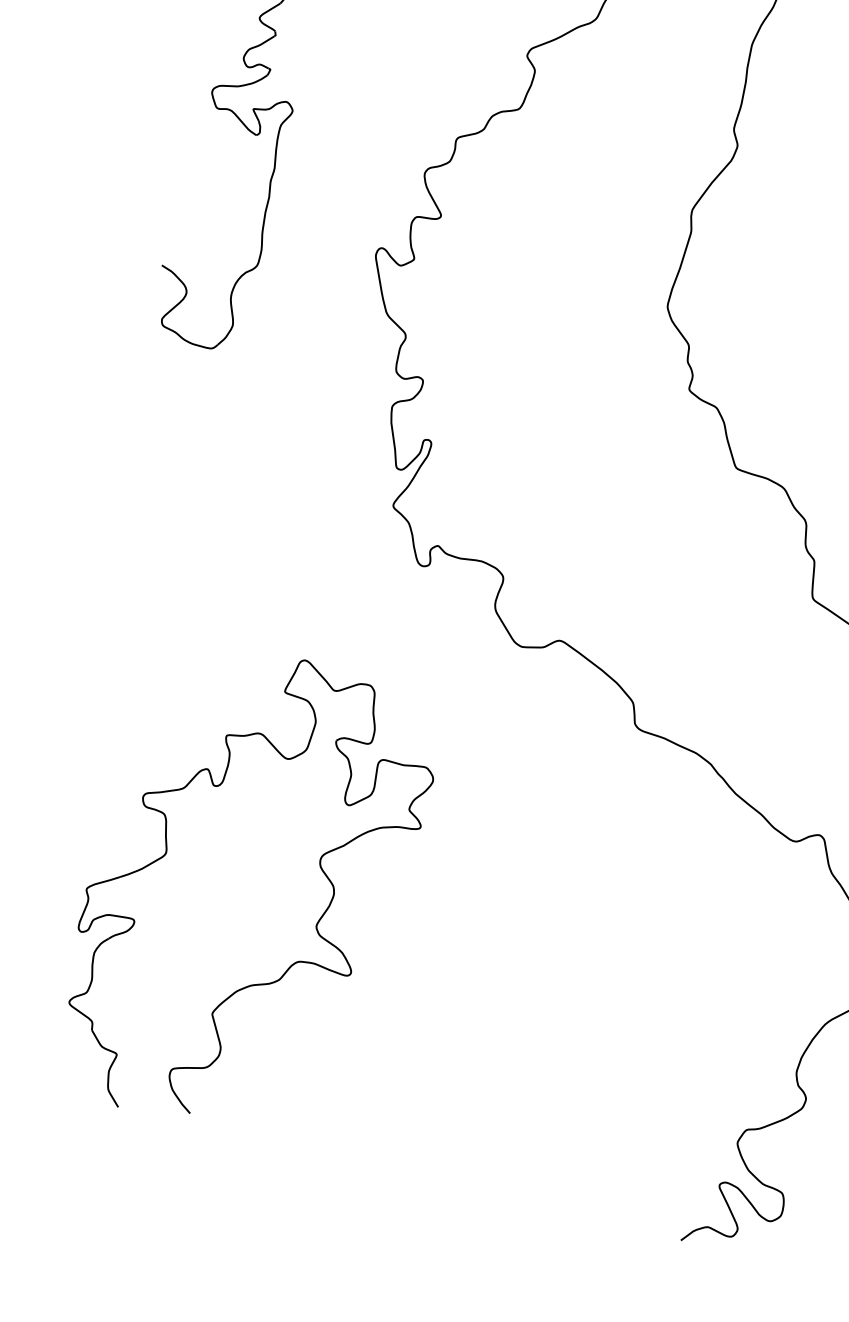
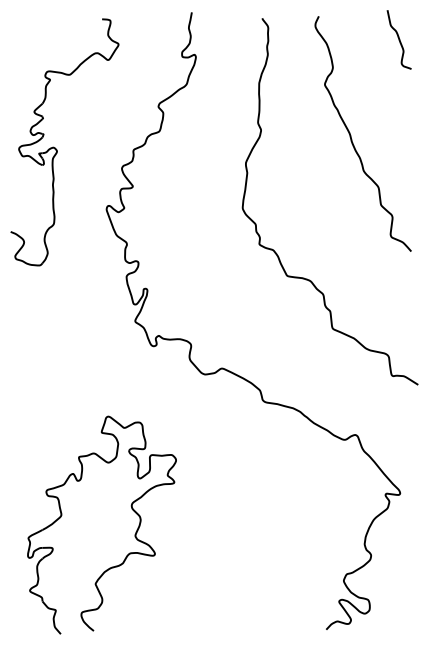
part: (318, 868) -> (131, 509), moved

